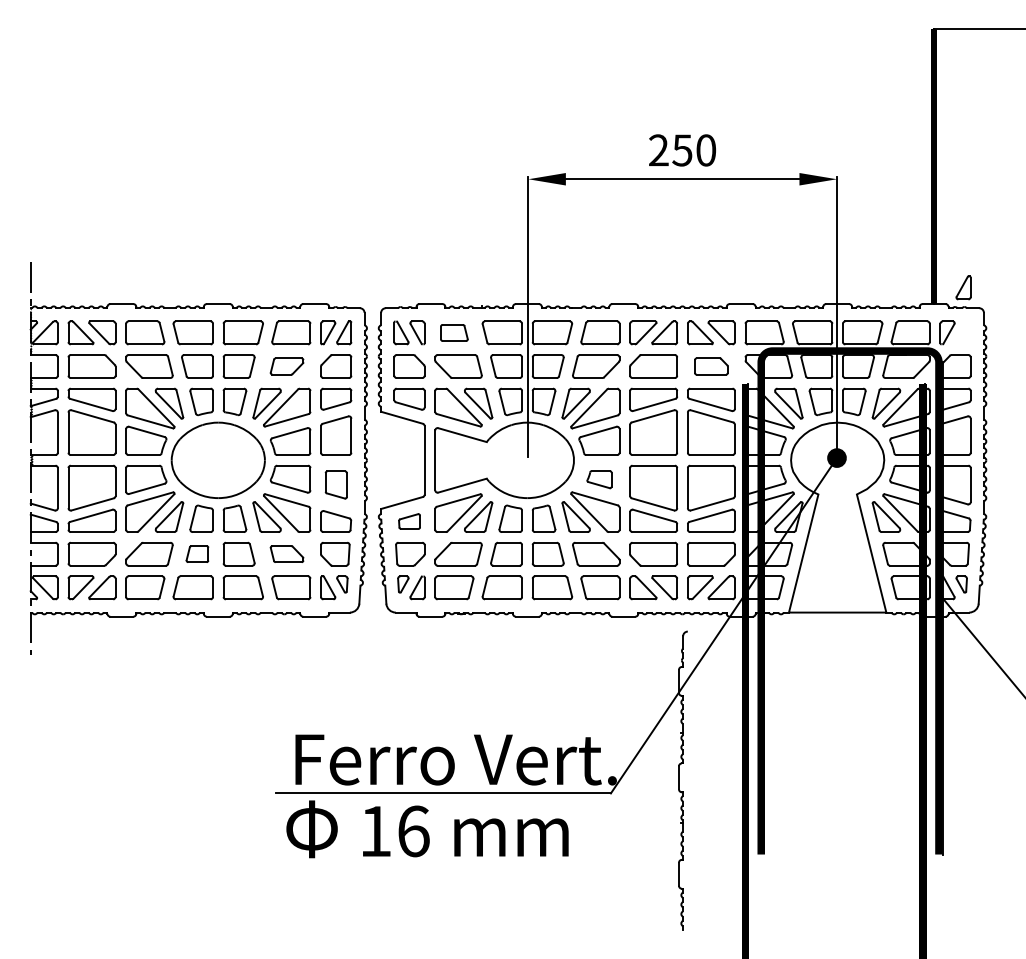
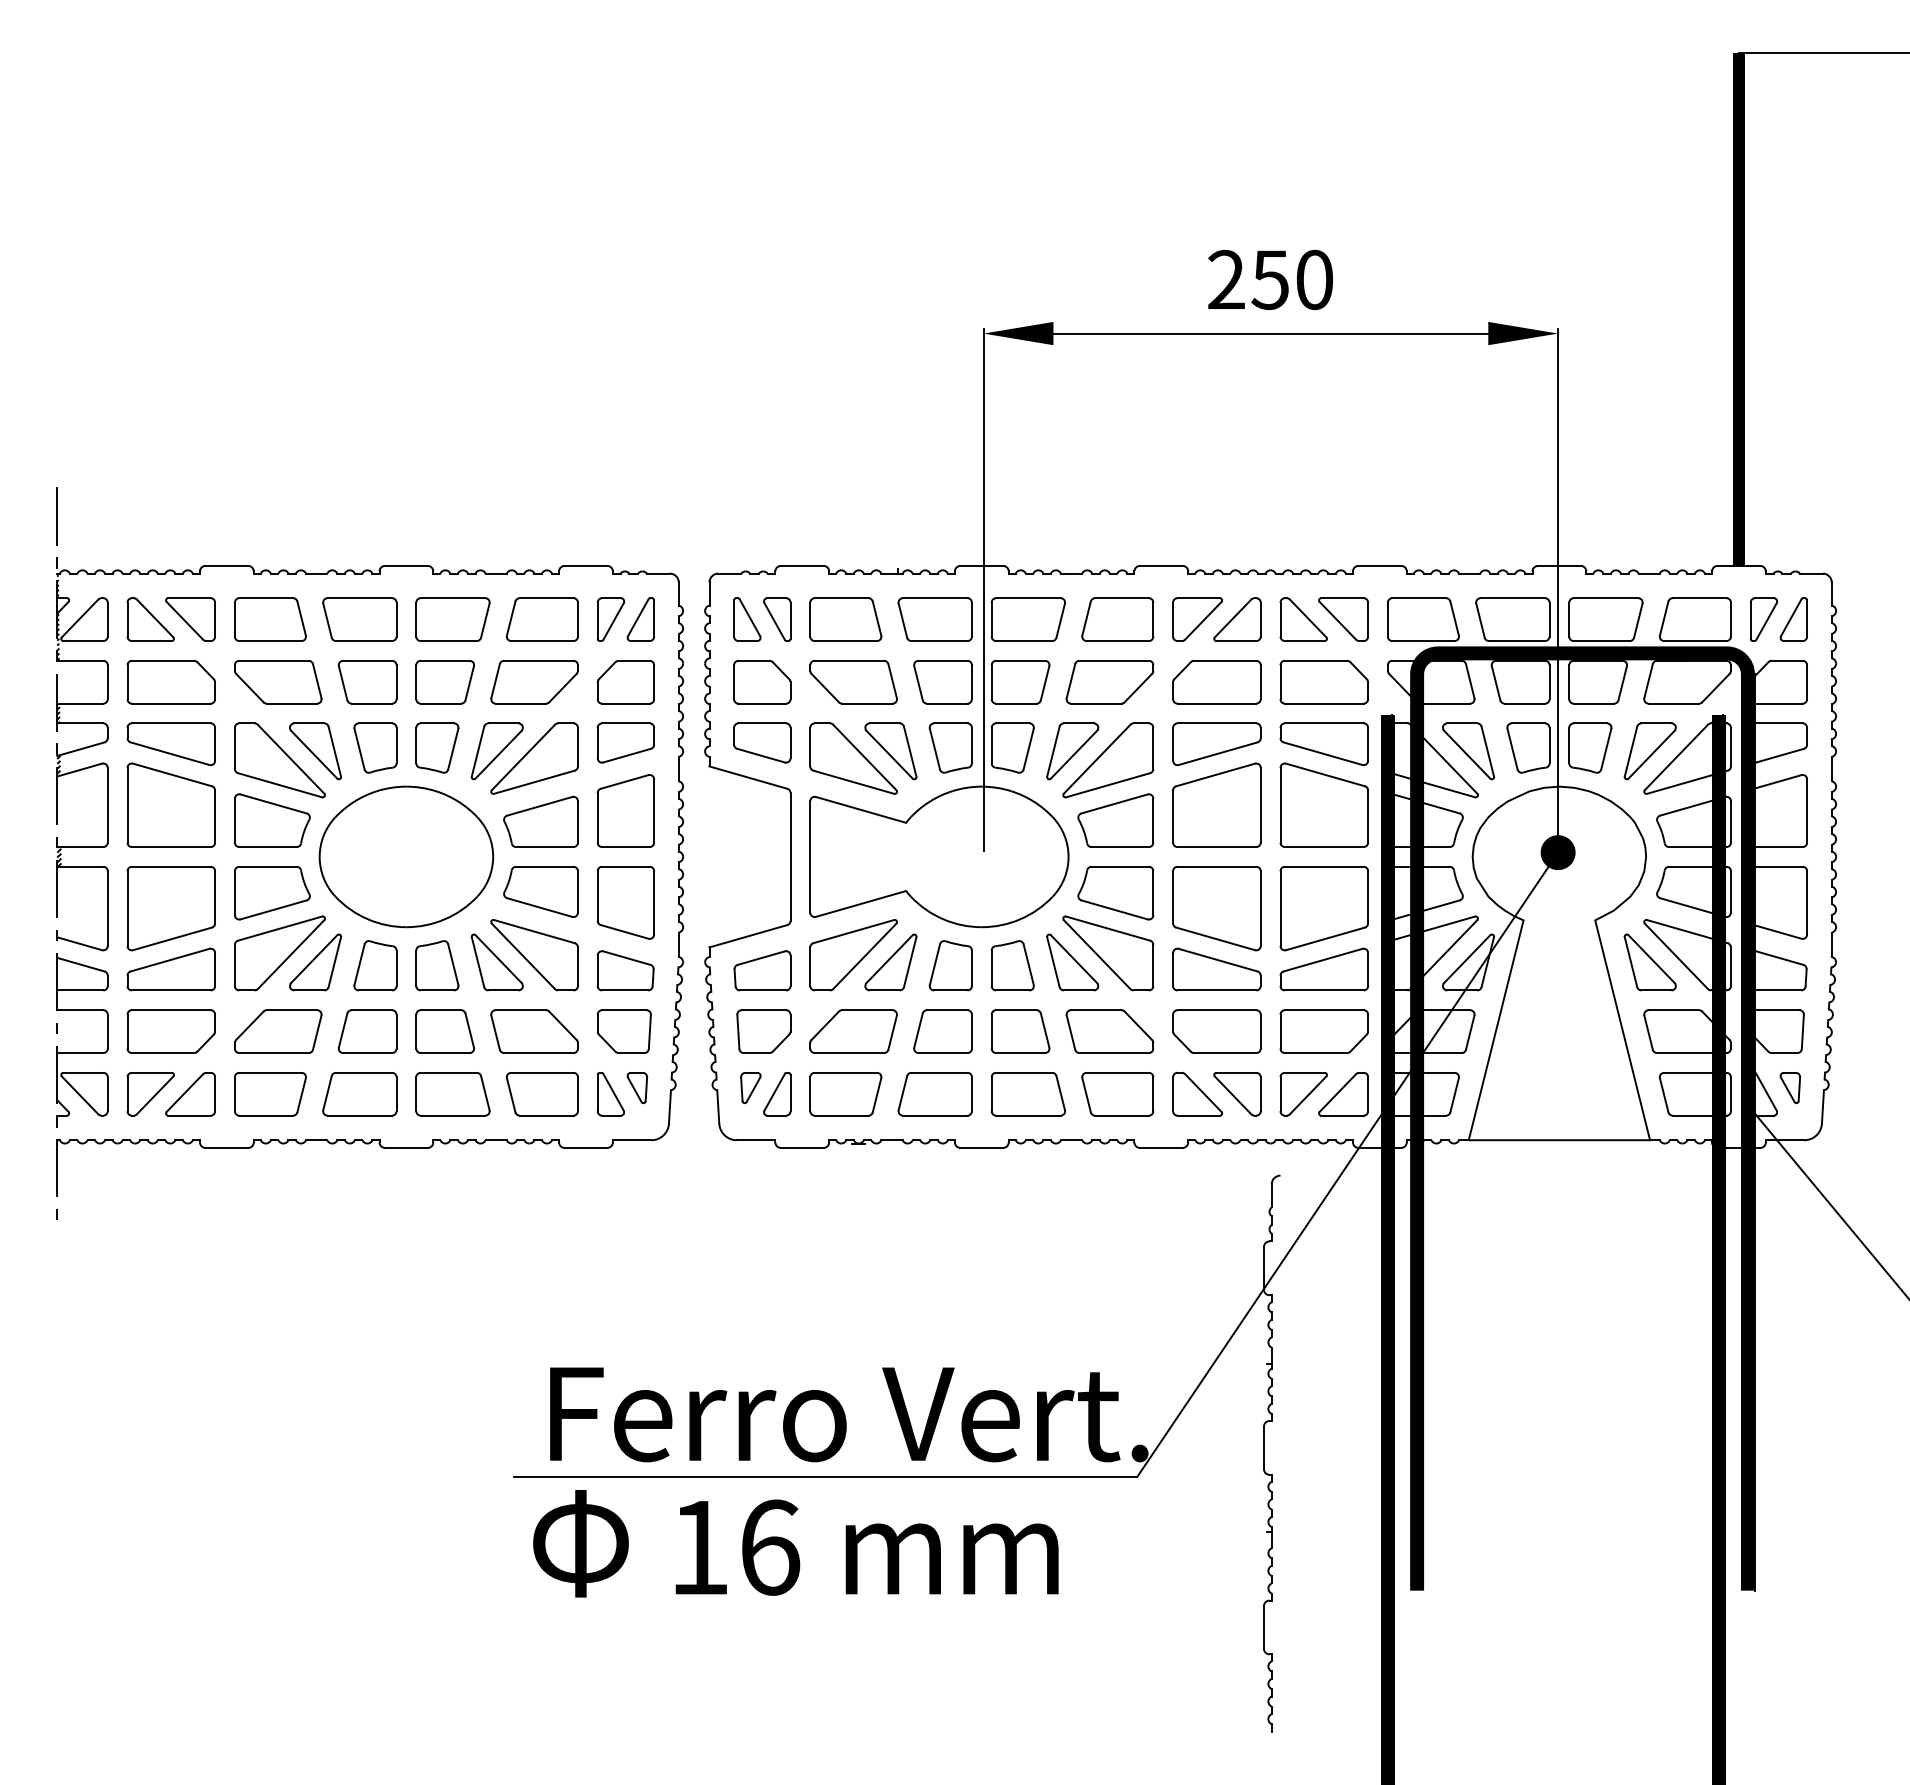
part: (963, 287) -> (1793, 618), moved
part: (454, 332) -> (846, 618), size x1.43
part: (286, 366) -> (533, 682), size x1.43
part: (711, 366) -> (1324, 682), size x1.43
part: (599, 479) -> (1116, 892), size x1.67
part: (336, 484) -> (626, 901), size x1.43
part: (409, 521) -> (762, 970), size x1.43
part: (197, 553) -> (367, 1030), size x1.43
part: (286, 553) -> (533, 1030), size x1.43

